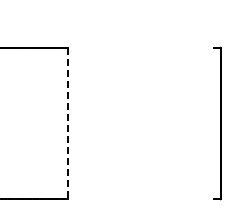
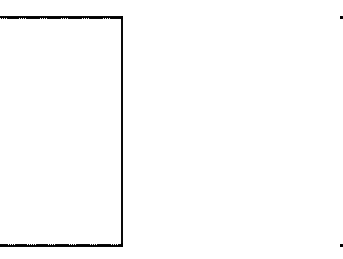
line: (67, 123) -> (121, 131), dashed -> solid

